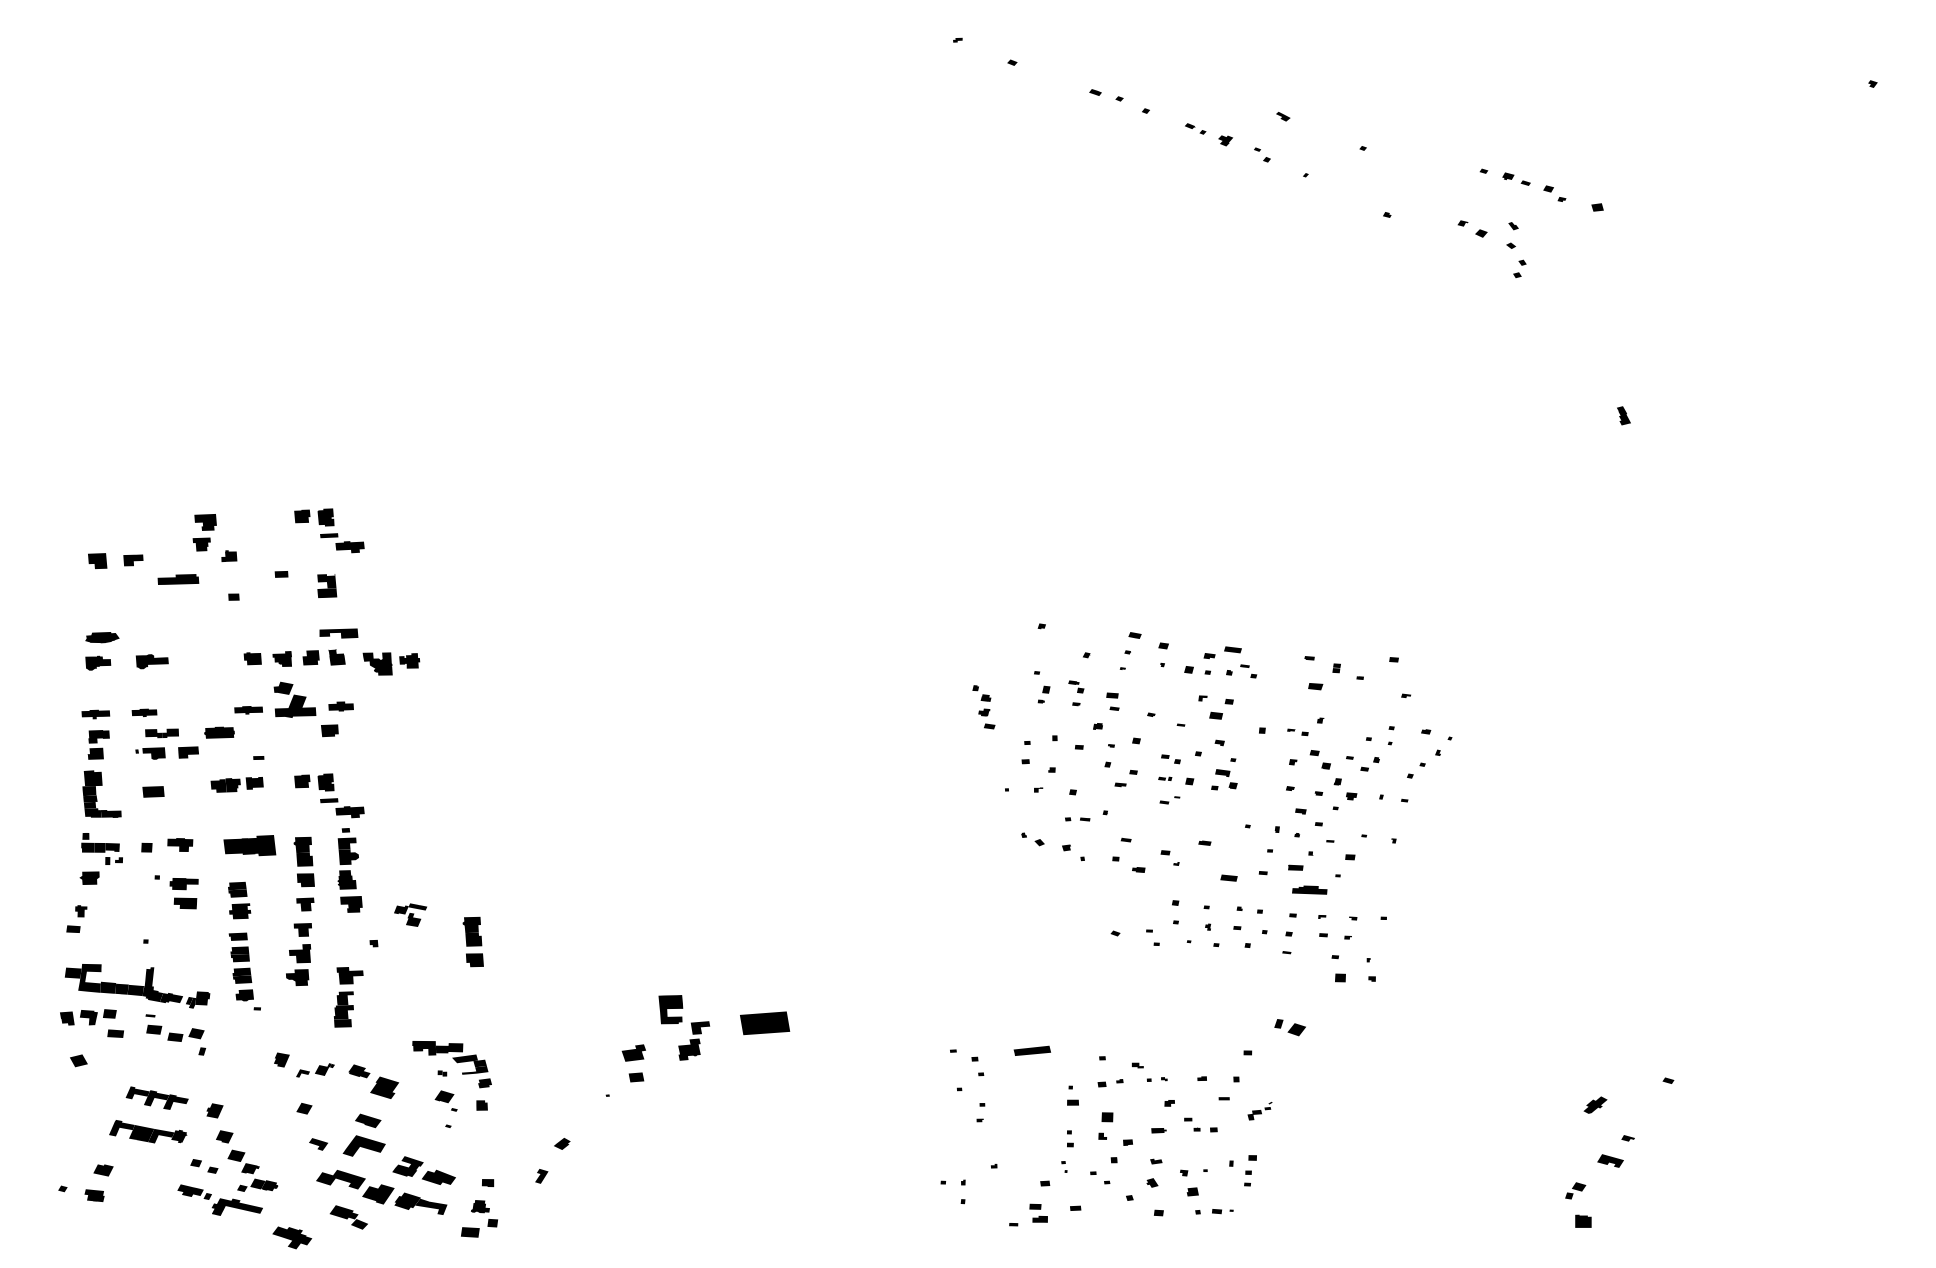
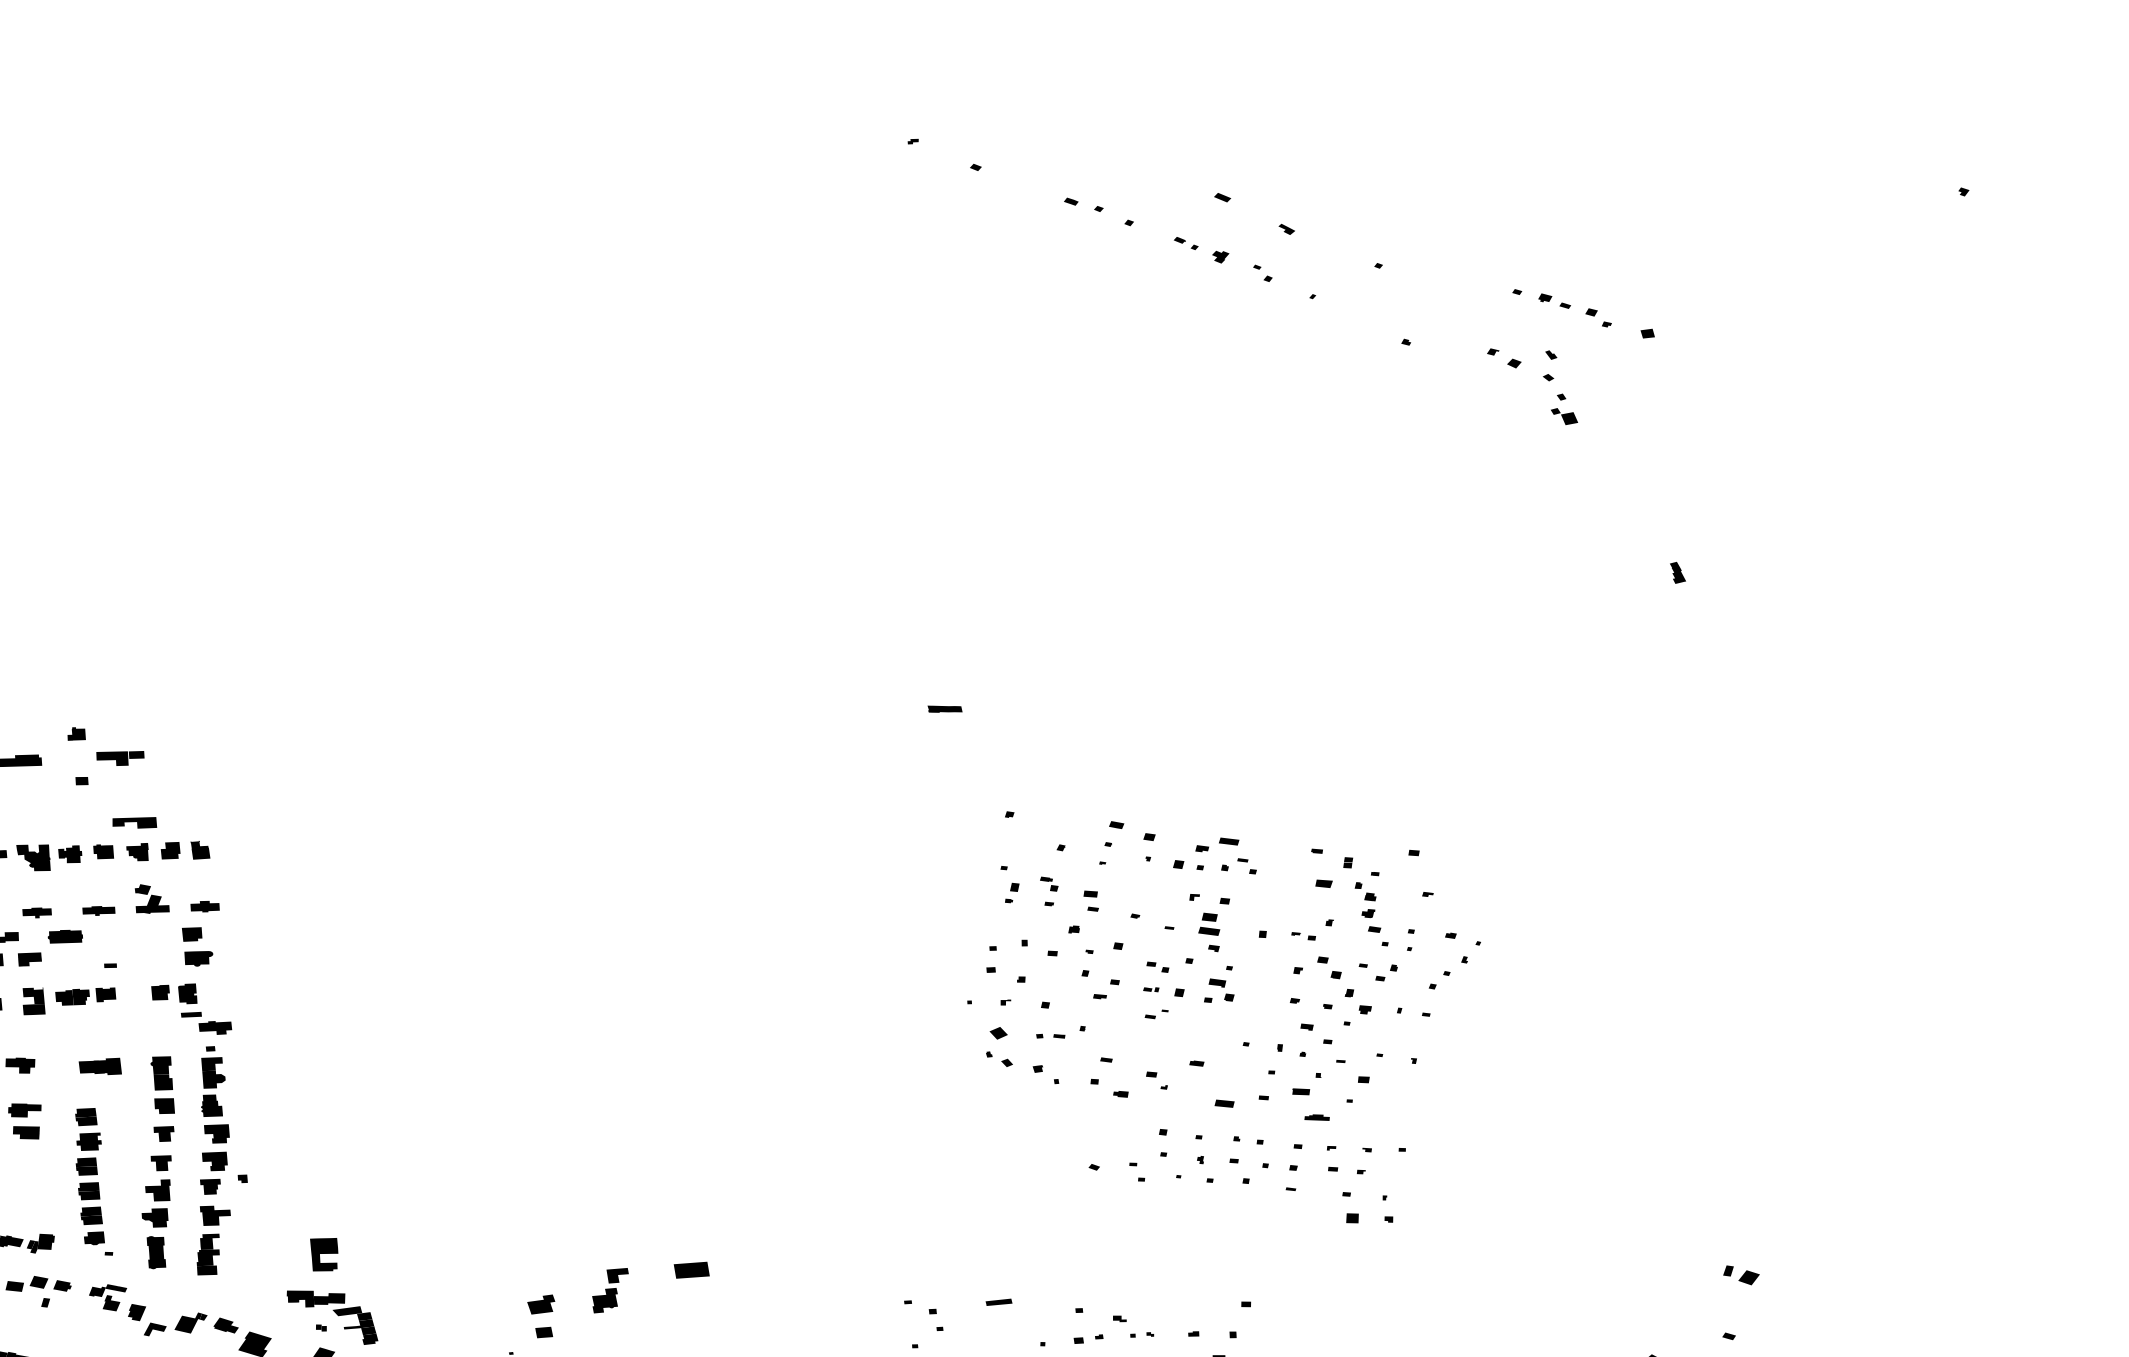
fill: (1227, 88) -> (1222, 197), added
fill: (1529, 281) -> (1569, 418), added
part: (329, 530) -> (191, 704), removed
part: (204, 532) -> (213, 1173), moved
part: (985, 534) -> (944, 709), added
fill: (260, 577) -> (112, 758), added
part: (327, 585) -> (34, 1000), moved
part: (338, 633) -> (134, 822), moved
part: (391, 663) -> (49, 857), moved
part: (295, 699) -> (152, 898), size x0.71
part: (983, 707) -> (1367, 907), moved
part: (194, 711) -> (36, 912), added
fill: (1215, 728) -> (1209, 931), added
fill: (335, 751) -> (198, 958), added
fill: (1032, 816) -> (998, 1032), added
part: (249, 845) -> (99, 1066), size x0.71
part: (1309, 890) -> (1316, 1117), size x0.62
part: (410, 914) -> (107, 1297), moved
fill: (237, 928) -> (86, 1161), added
part: (472, 941) -> (355, 1176), removed
fill: (298, 1007) -> (156, 1252), added
part: (670, 1009) -> (323, 1254), moved
part: (764, 1022) -> (691, 1269), size x0.62
part: (1289, 1027) -> (1740, 1275), moved
fill: (216, 1036) -> (61, 1285), added
part: (1032, 1051) -> (998, 1302), size x0.62
part: (315, 1070) -> (175, 1324), size x1.43
fill: (483, 1075) -> (368, 1330), added

